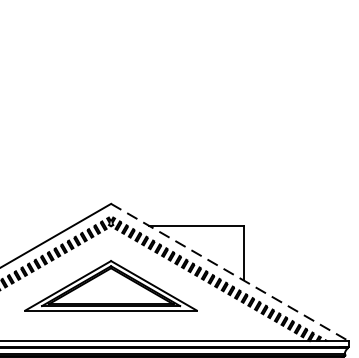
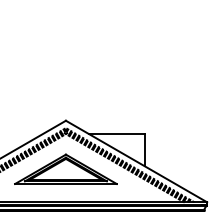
line: (230, 272) -> (136, 161), dashed -> solid

